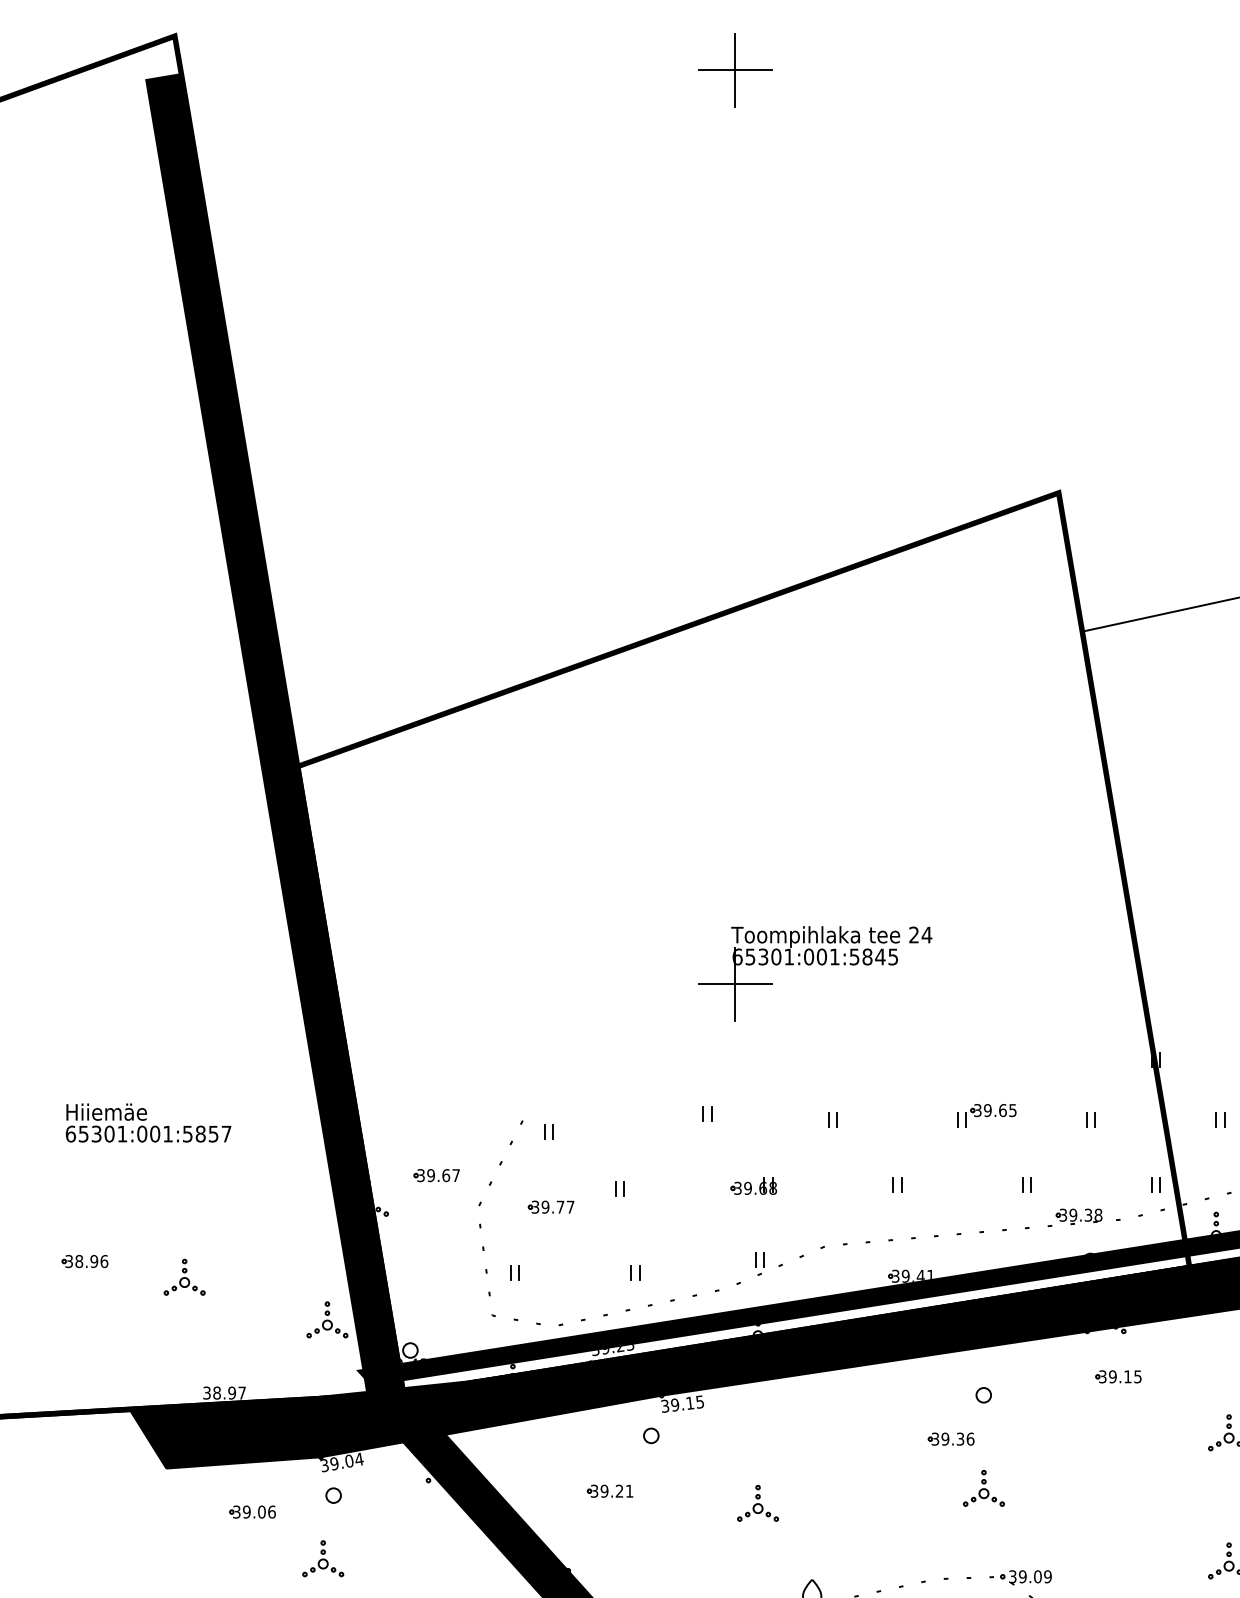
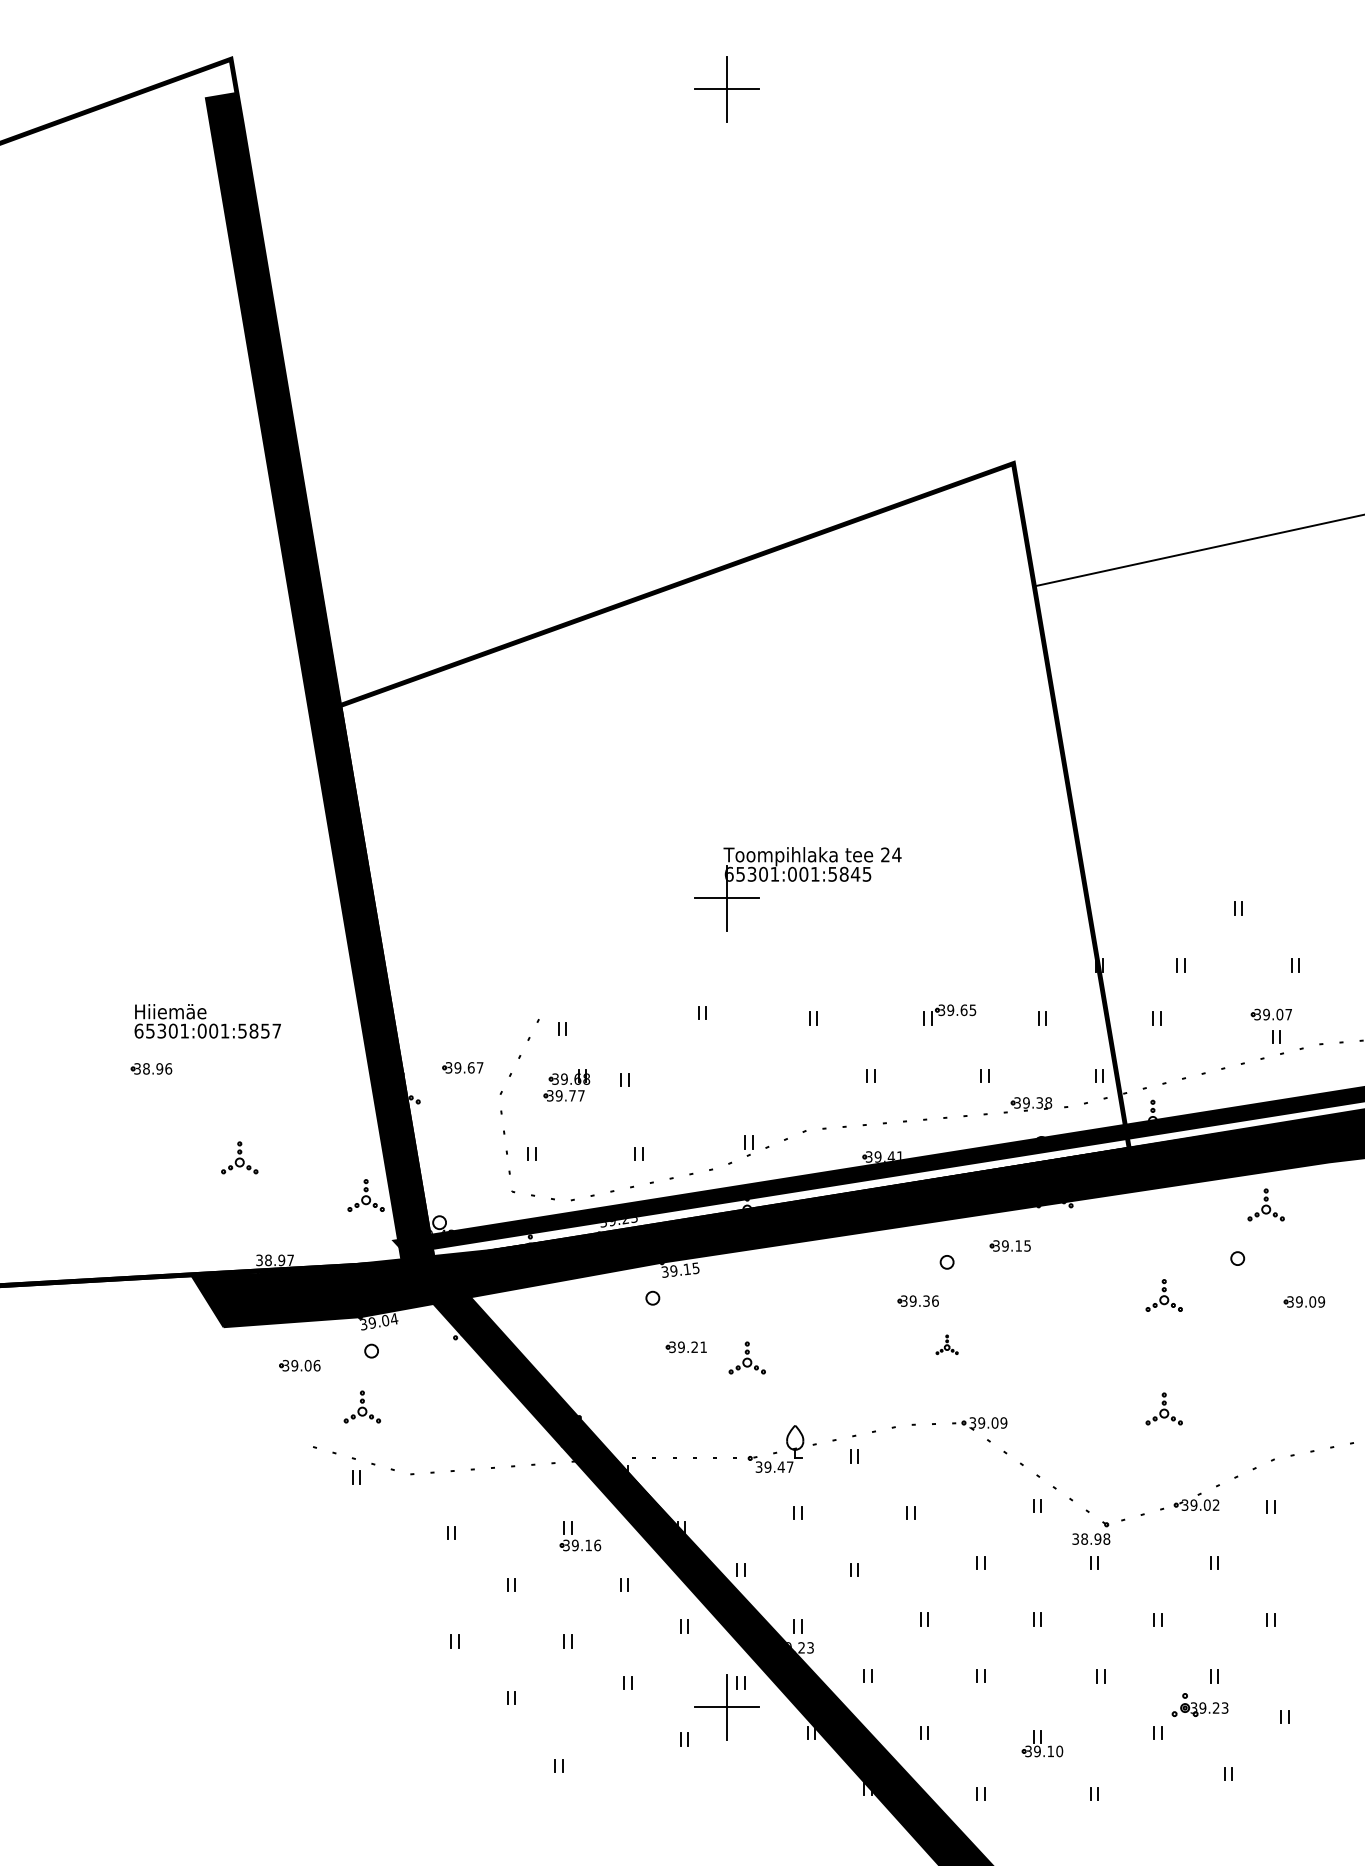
part: (753, 1185) -> (569, 1076), moved
part: (84, 1261) -> (151, 1068), moved
part: (1117, 1376) -> (1009, 1245), moved
part: (983, 1488) -> (946, 1344), size x0.6
part: (609, 1491) -> (685, 1347), moved

